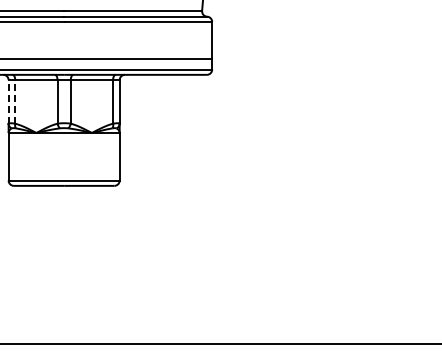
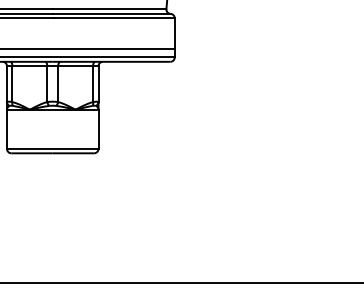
line: (8, 101) -> (6, 83), dashed -> solid
line: (15, 101) -> (12, 83), dashed -> solid

